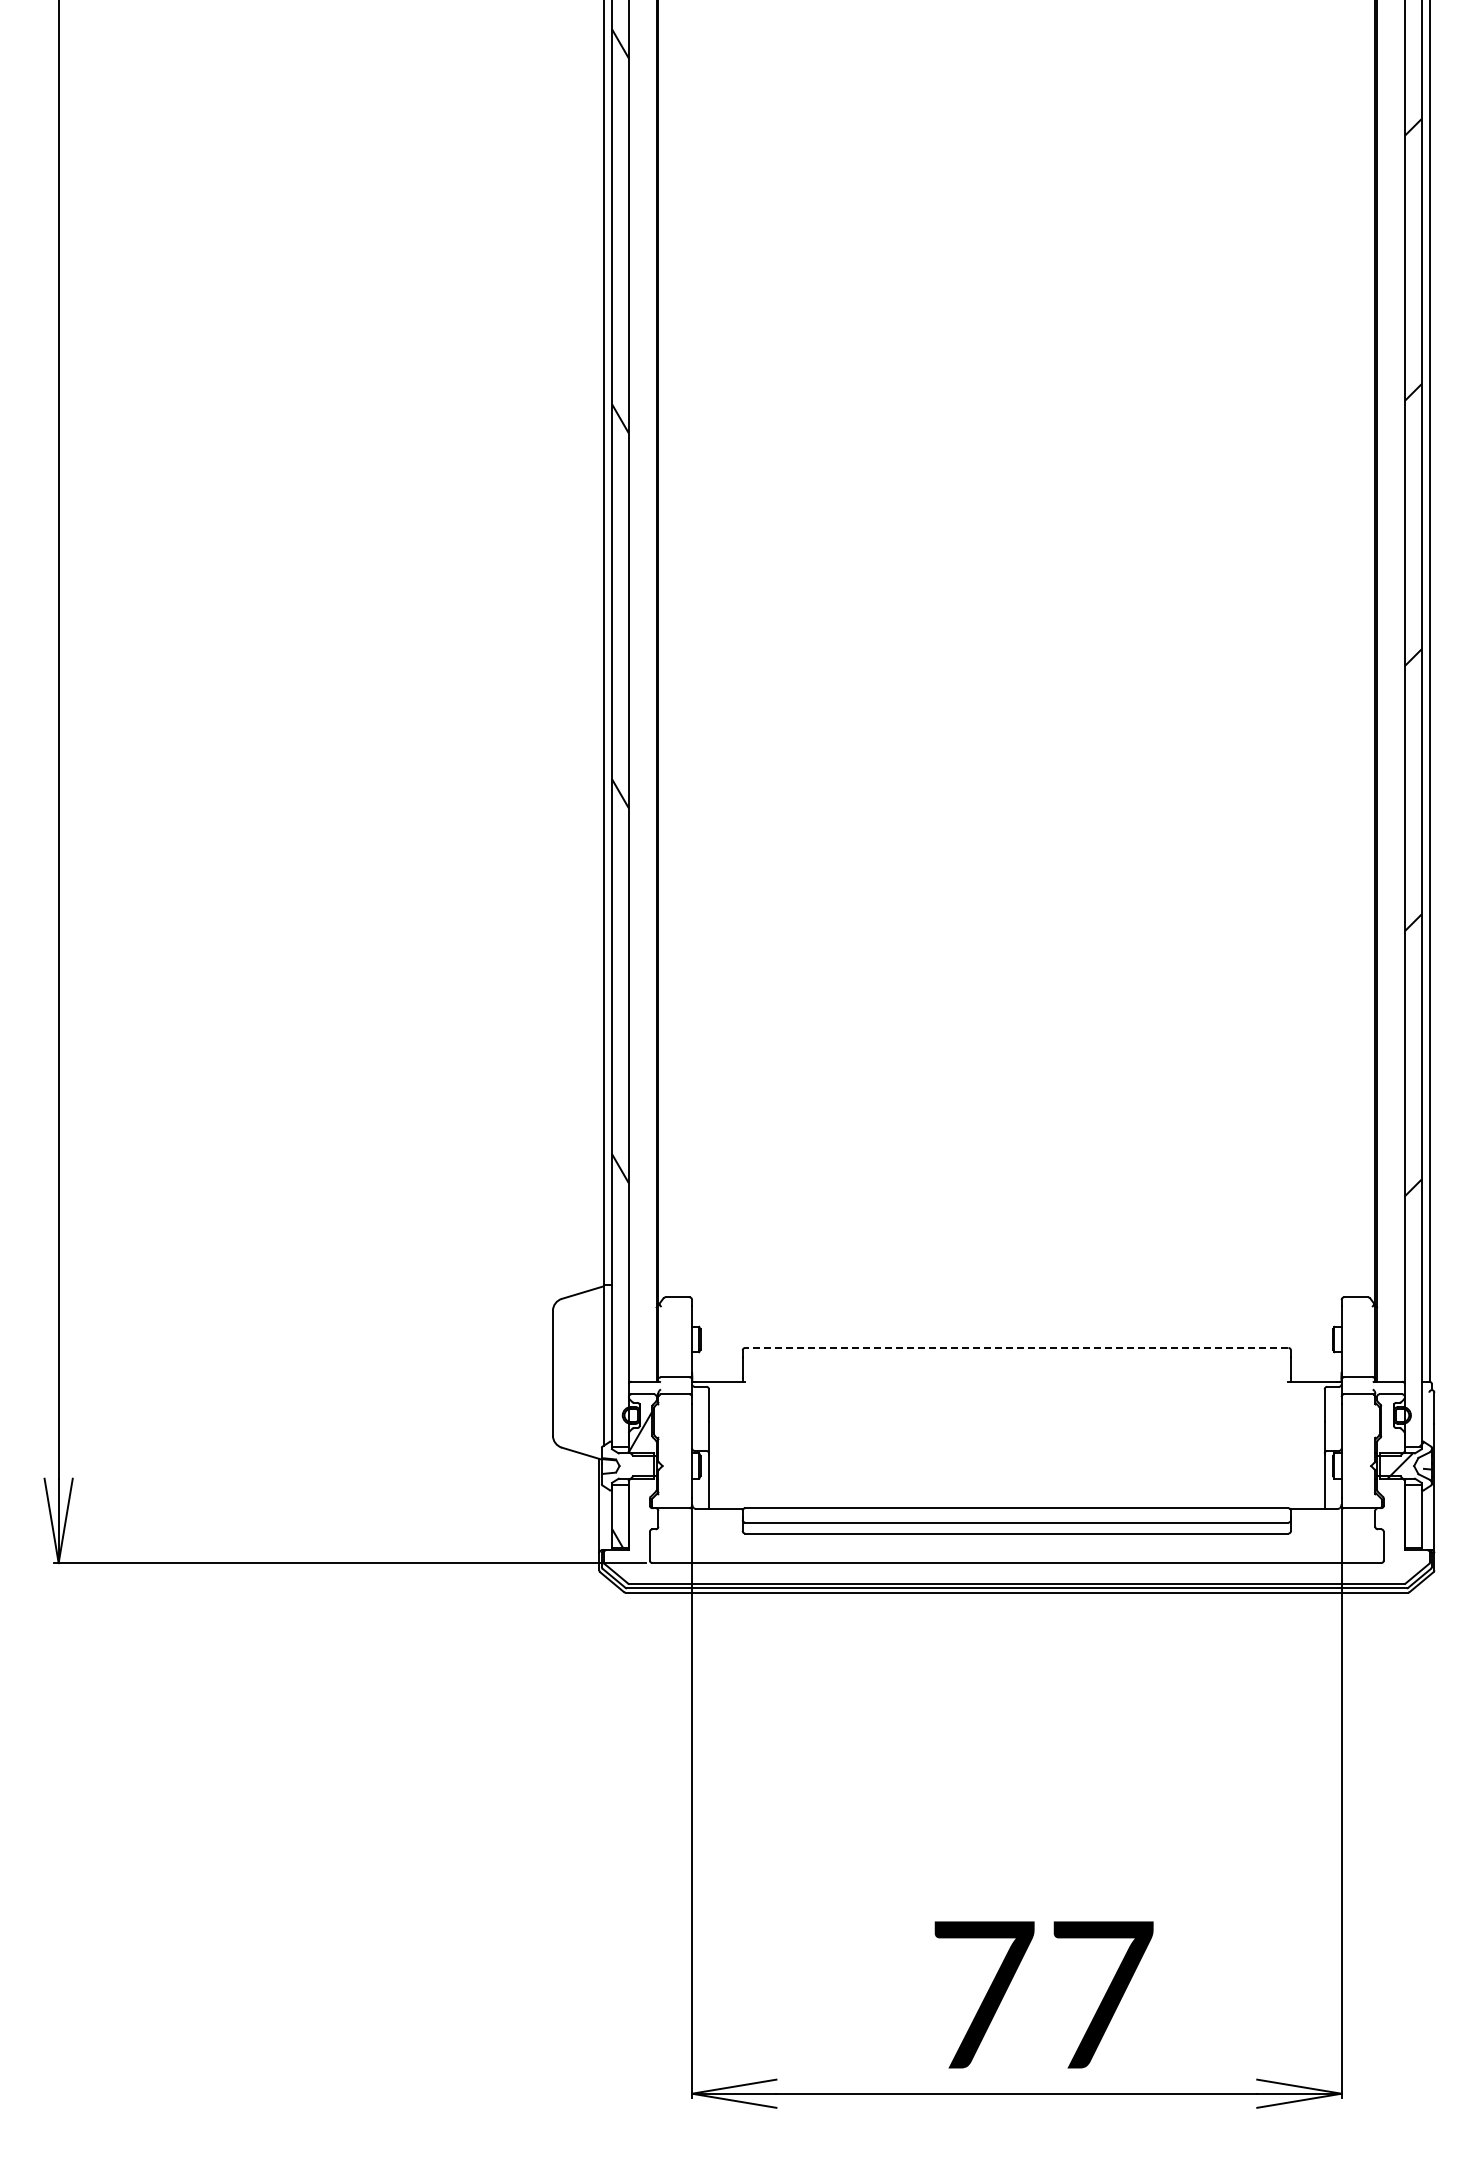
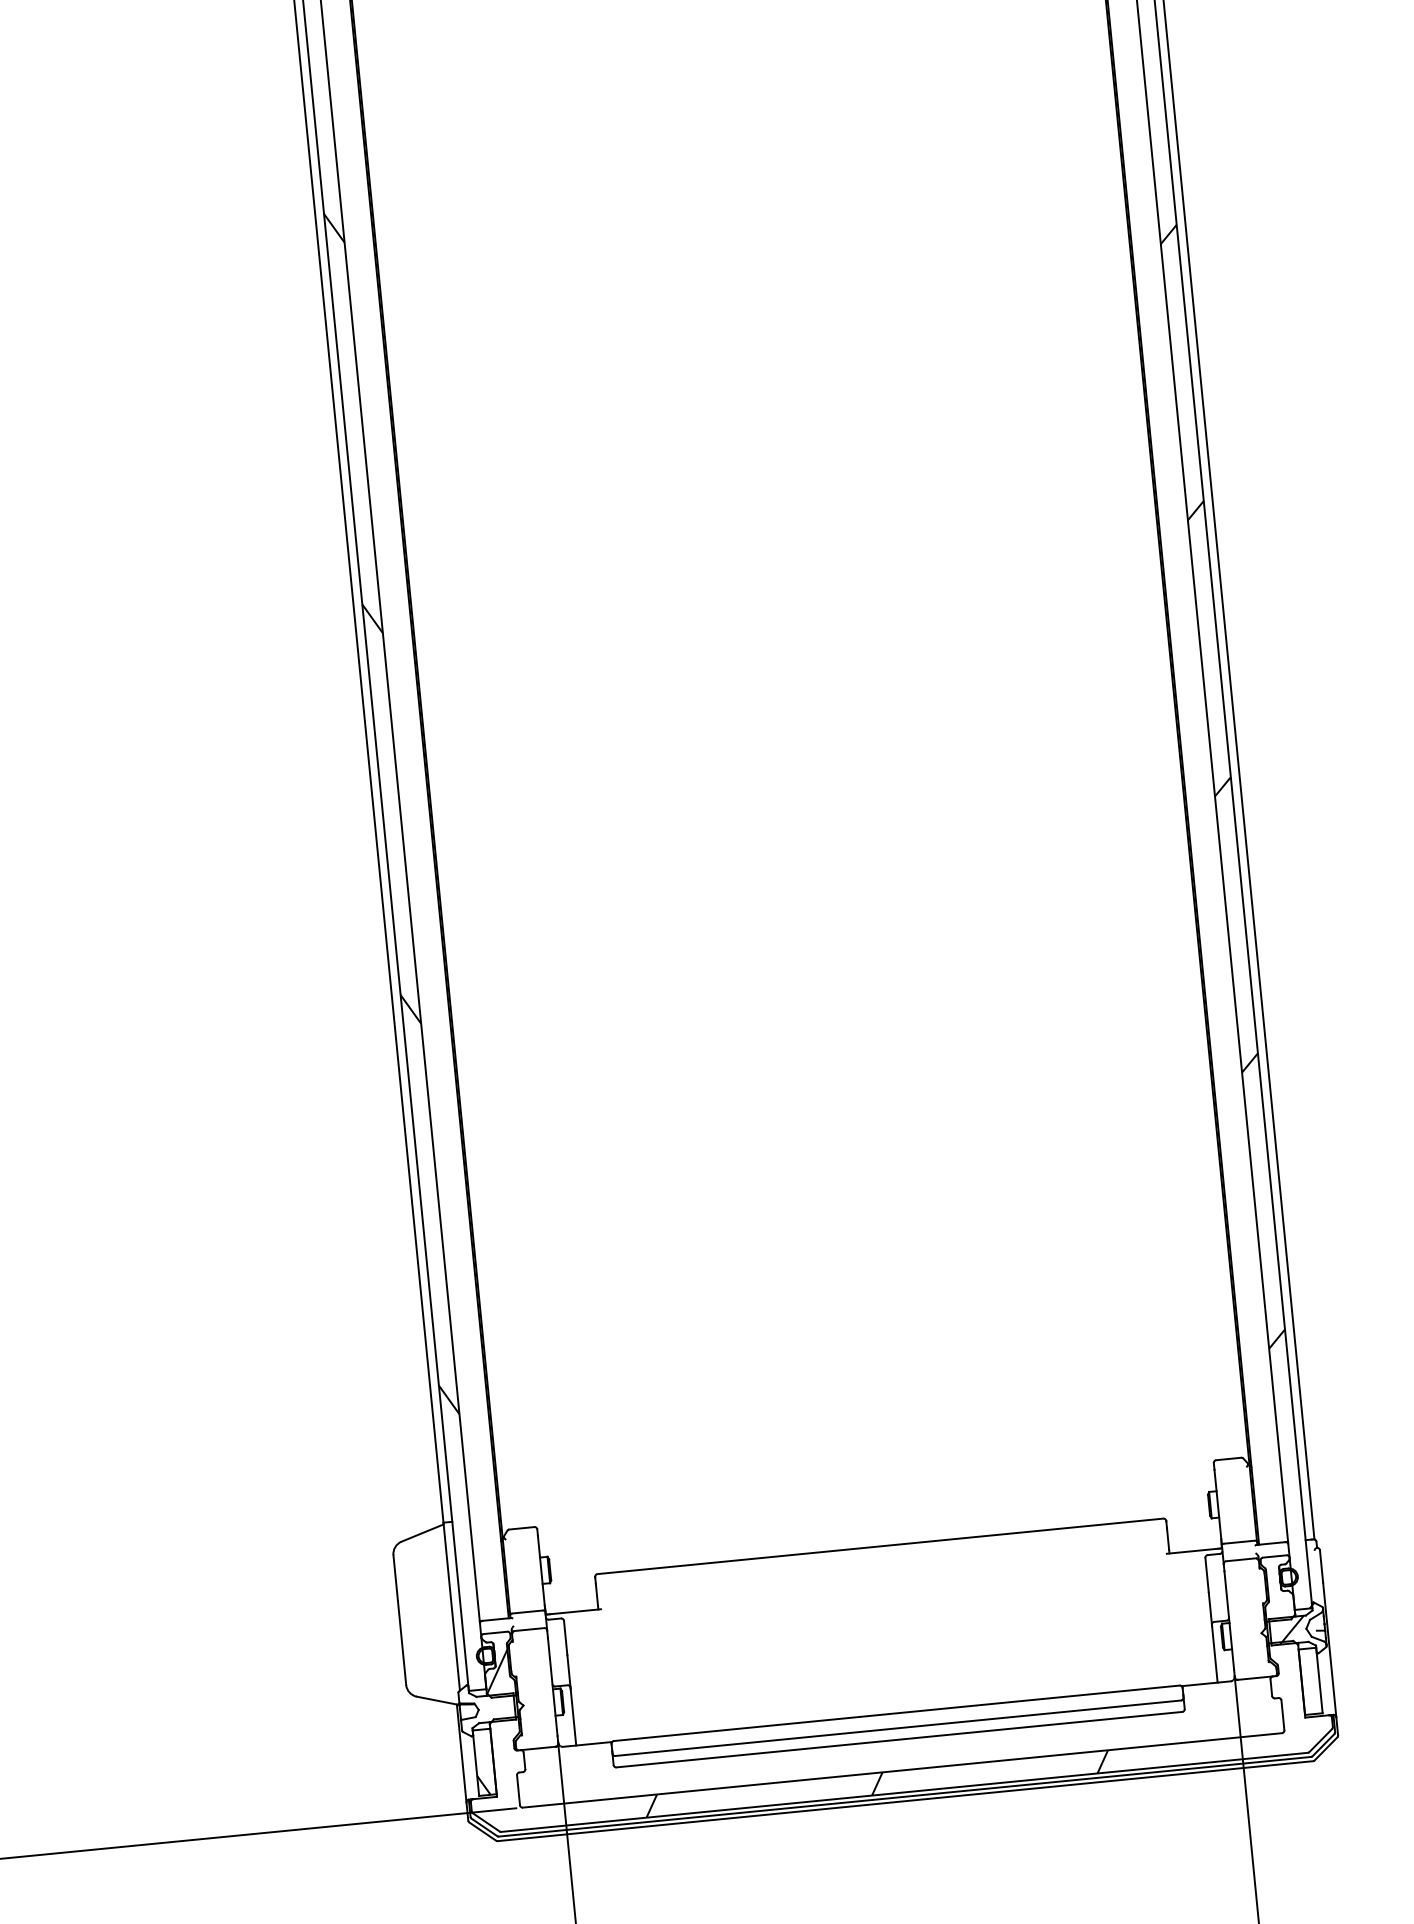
line: (1016, 1347) -> (880, 1545), dashed -> solid
hatch: (991, 1573) -> (877, 1783), added

